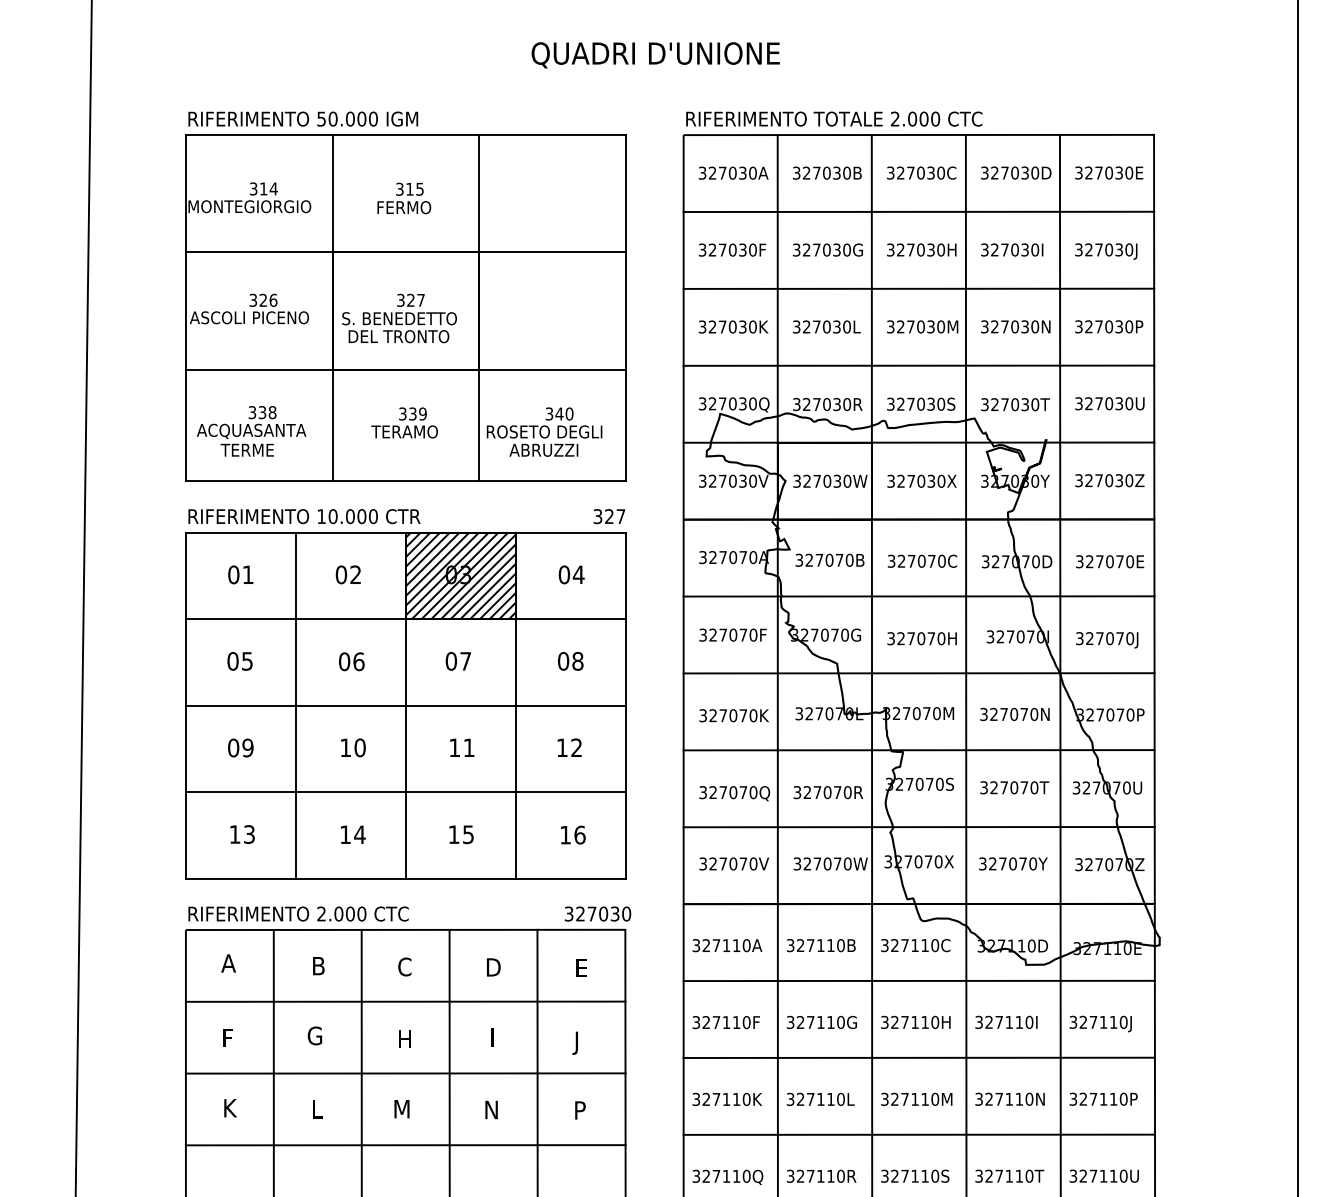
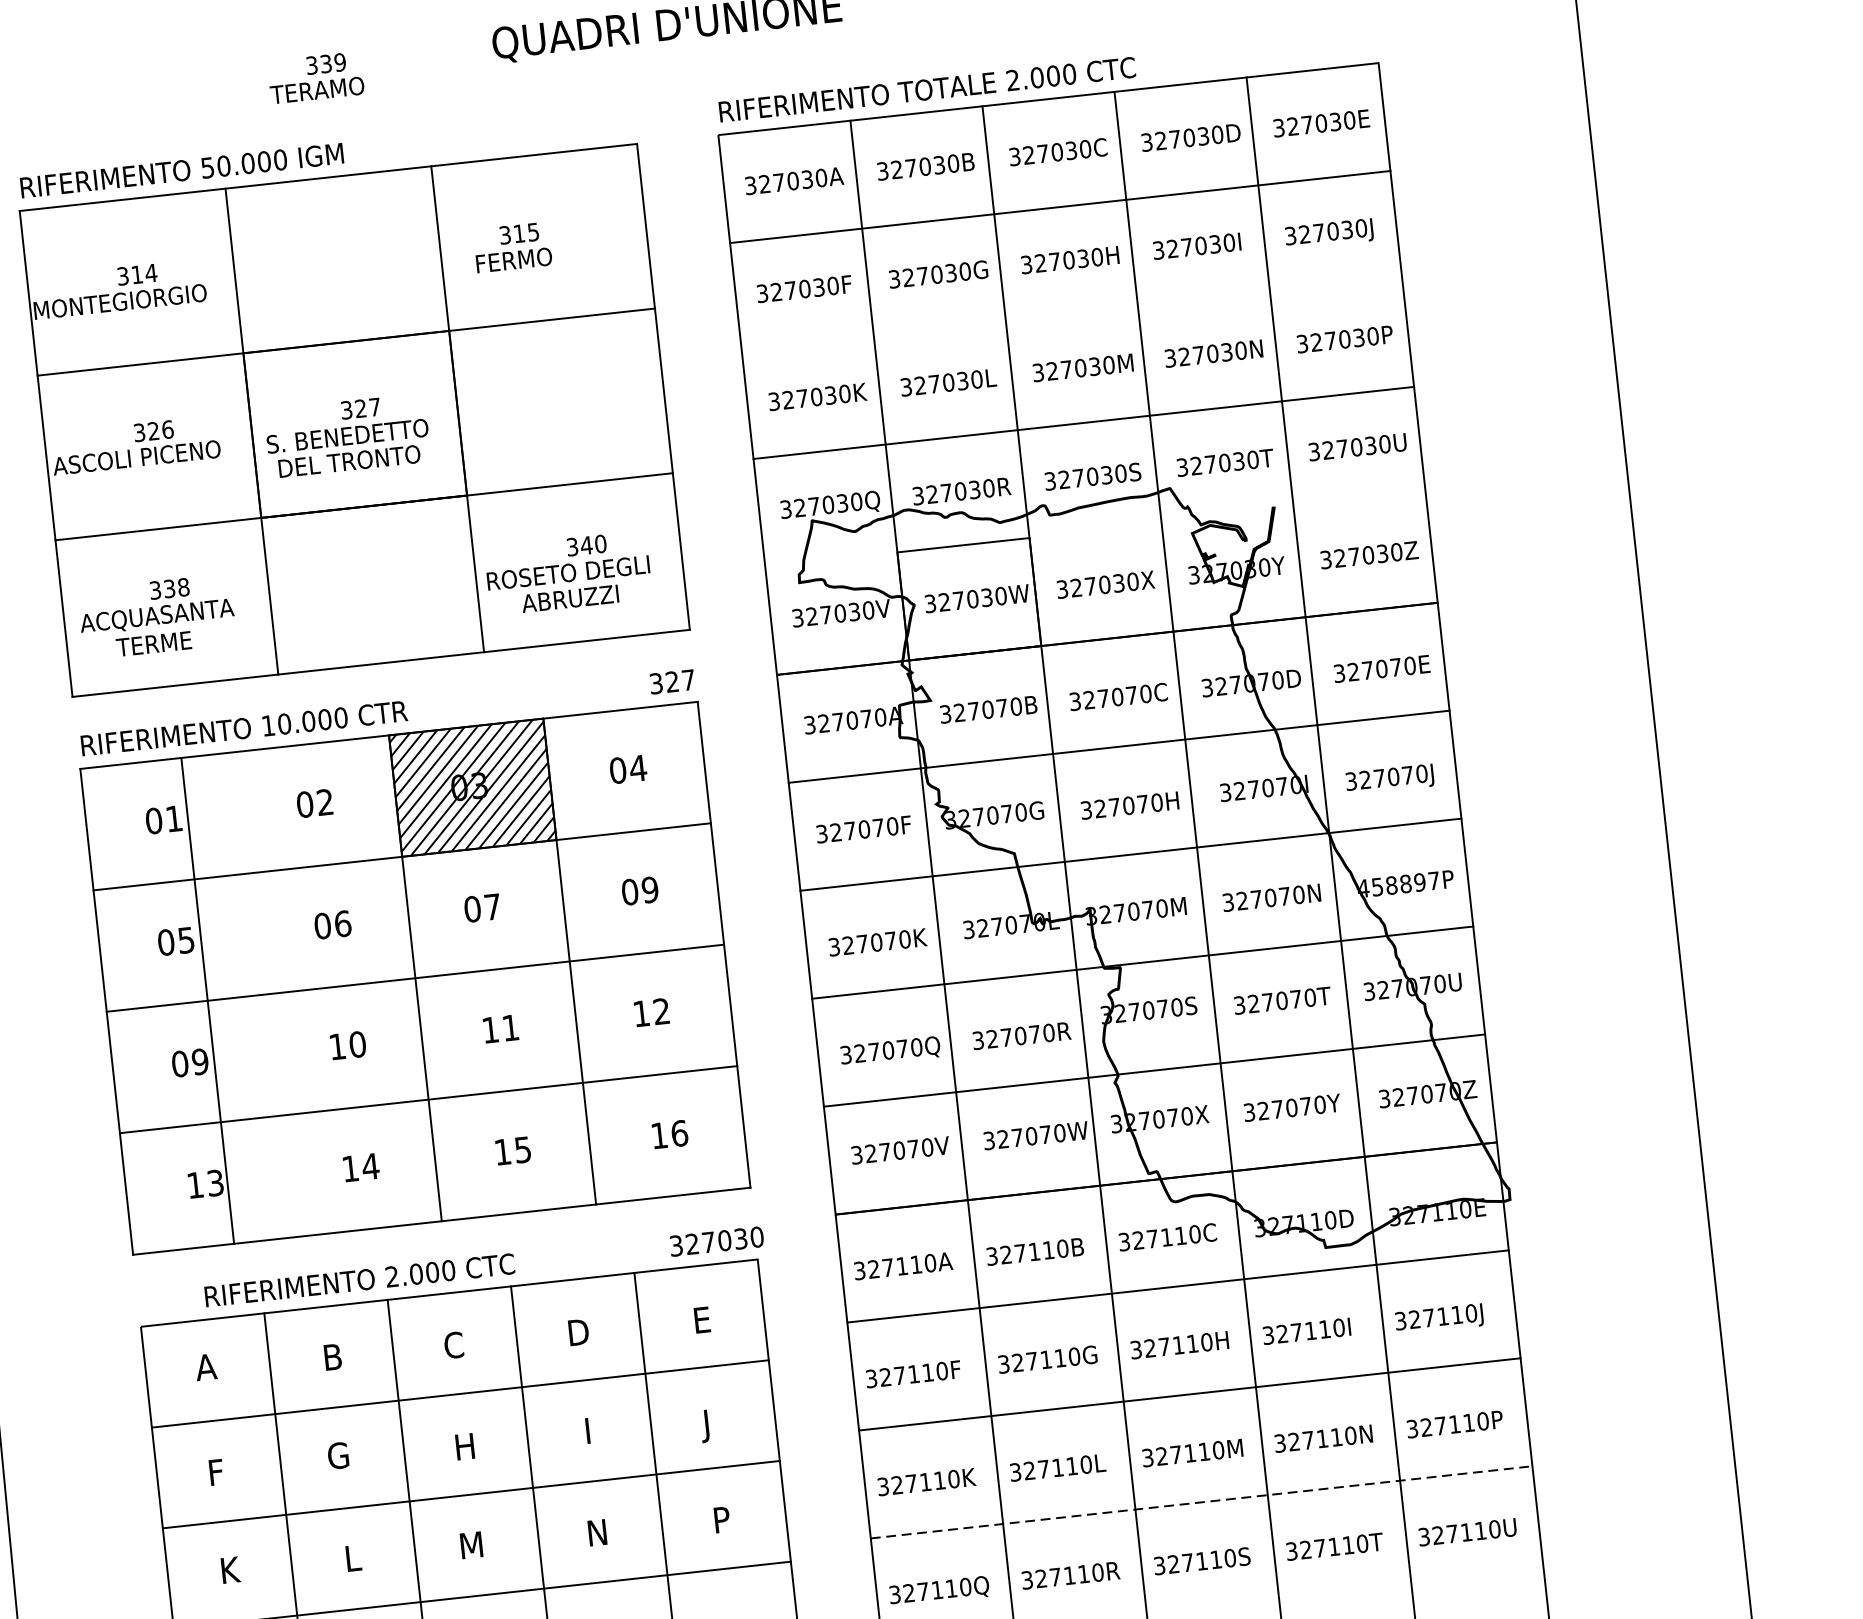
text: (404, 198) -> (513, 247), moved
line: (918, 288) -> (1071, 314), removed
text: (404, 422) -> (315, 77), moved
line: (918, 442) -> (1094, 530), removed
text: (577, 661) -> (649, 890), 08 -> 09
line: (295, 705) -> (207, 1000), moved
text: (1105, 714) -> (1398, 884), 327070P -> 458897P
text: (298, 913) -> (359, 1279), moved
line: (919, 1134) -> (1201, 1501), solid -> dashed

